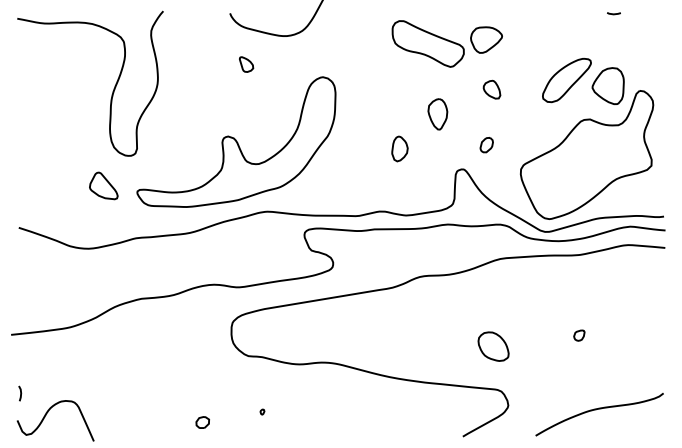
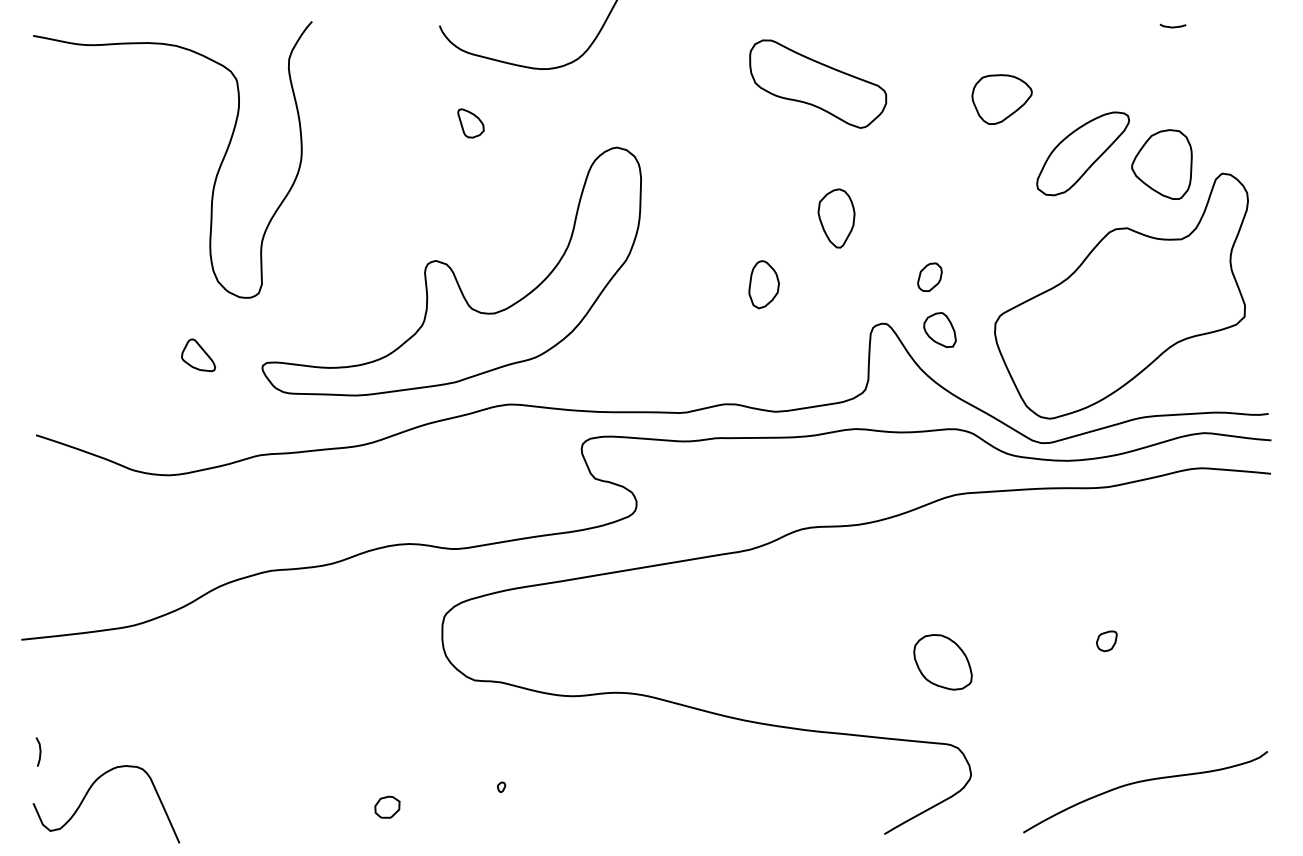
part: (486, 39) -> (1002, 98), moved
part: (491, 89) -> (939, 329), moved
part: (103, 185) -> (197, 354), size x0.62

